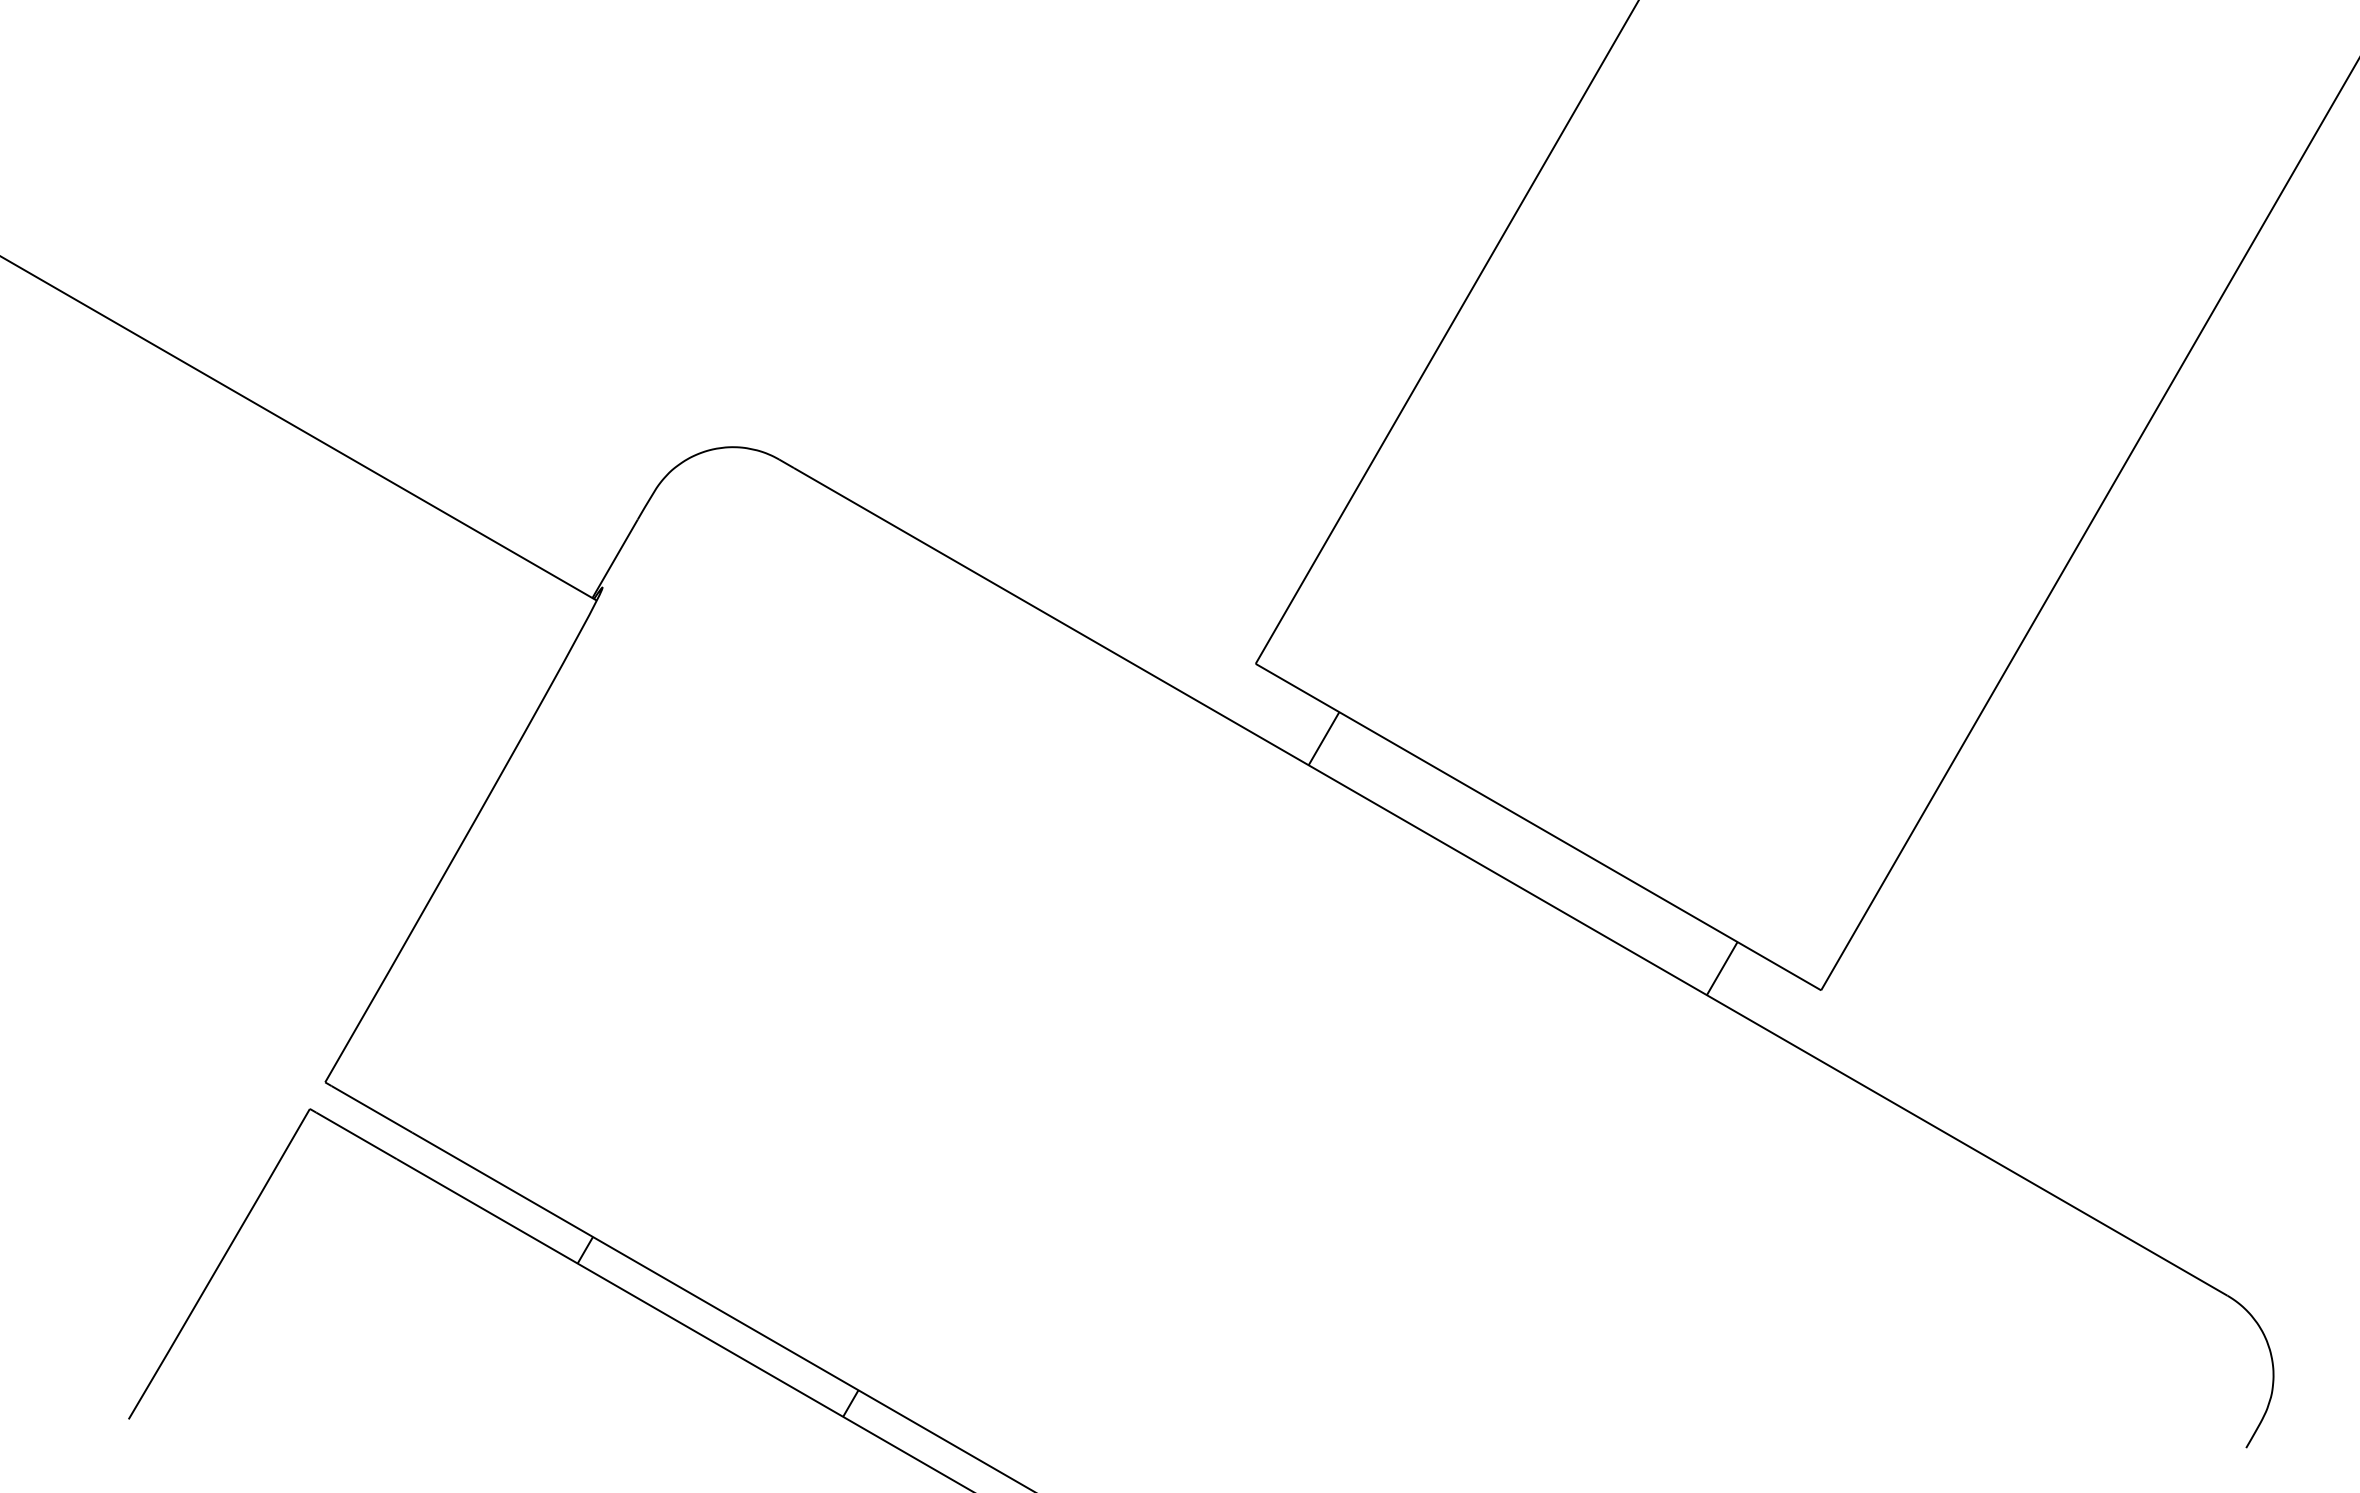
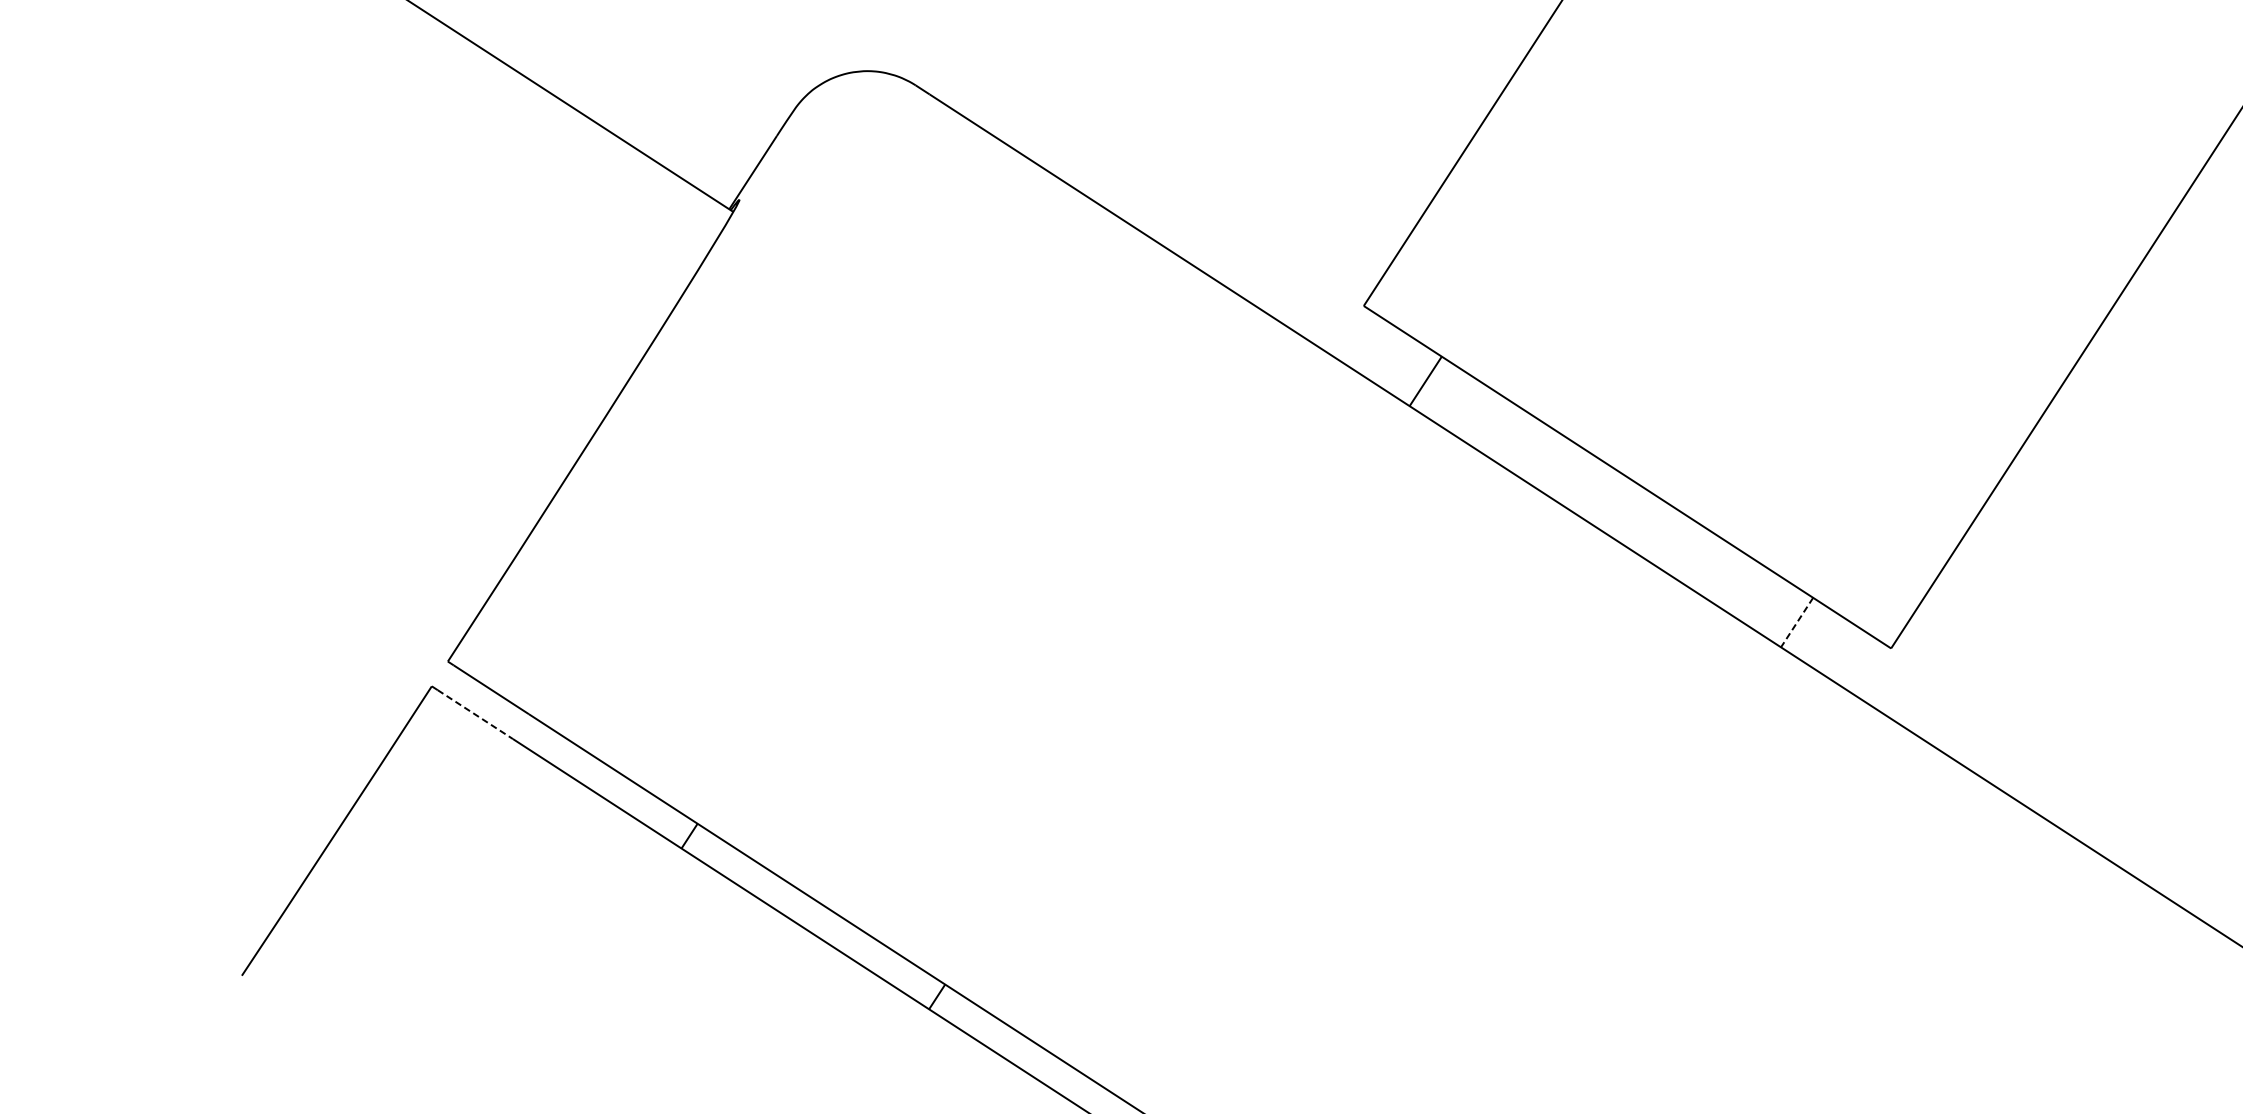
line: (1722, 968) -> (1797, 622), solid -> dashed
line: (356, 1135) -> (475, 714), solid -> dashed

